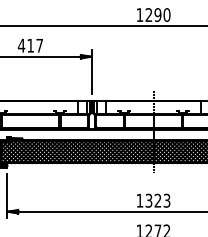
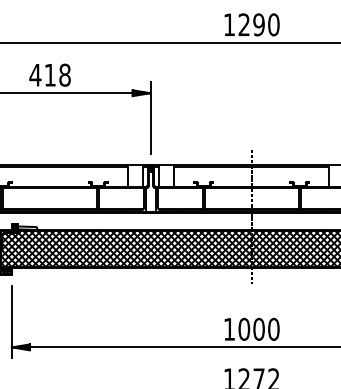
text: (39, 45) -> (64, 74), 417 -> 418
text: (157, 200) -> (258, 328), 1323 -> 1000

